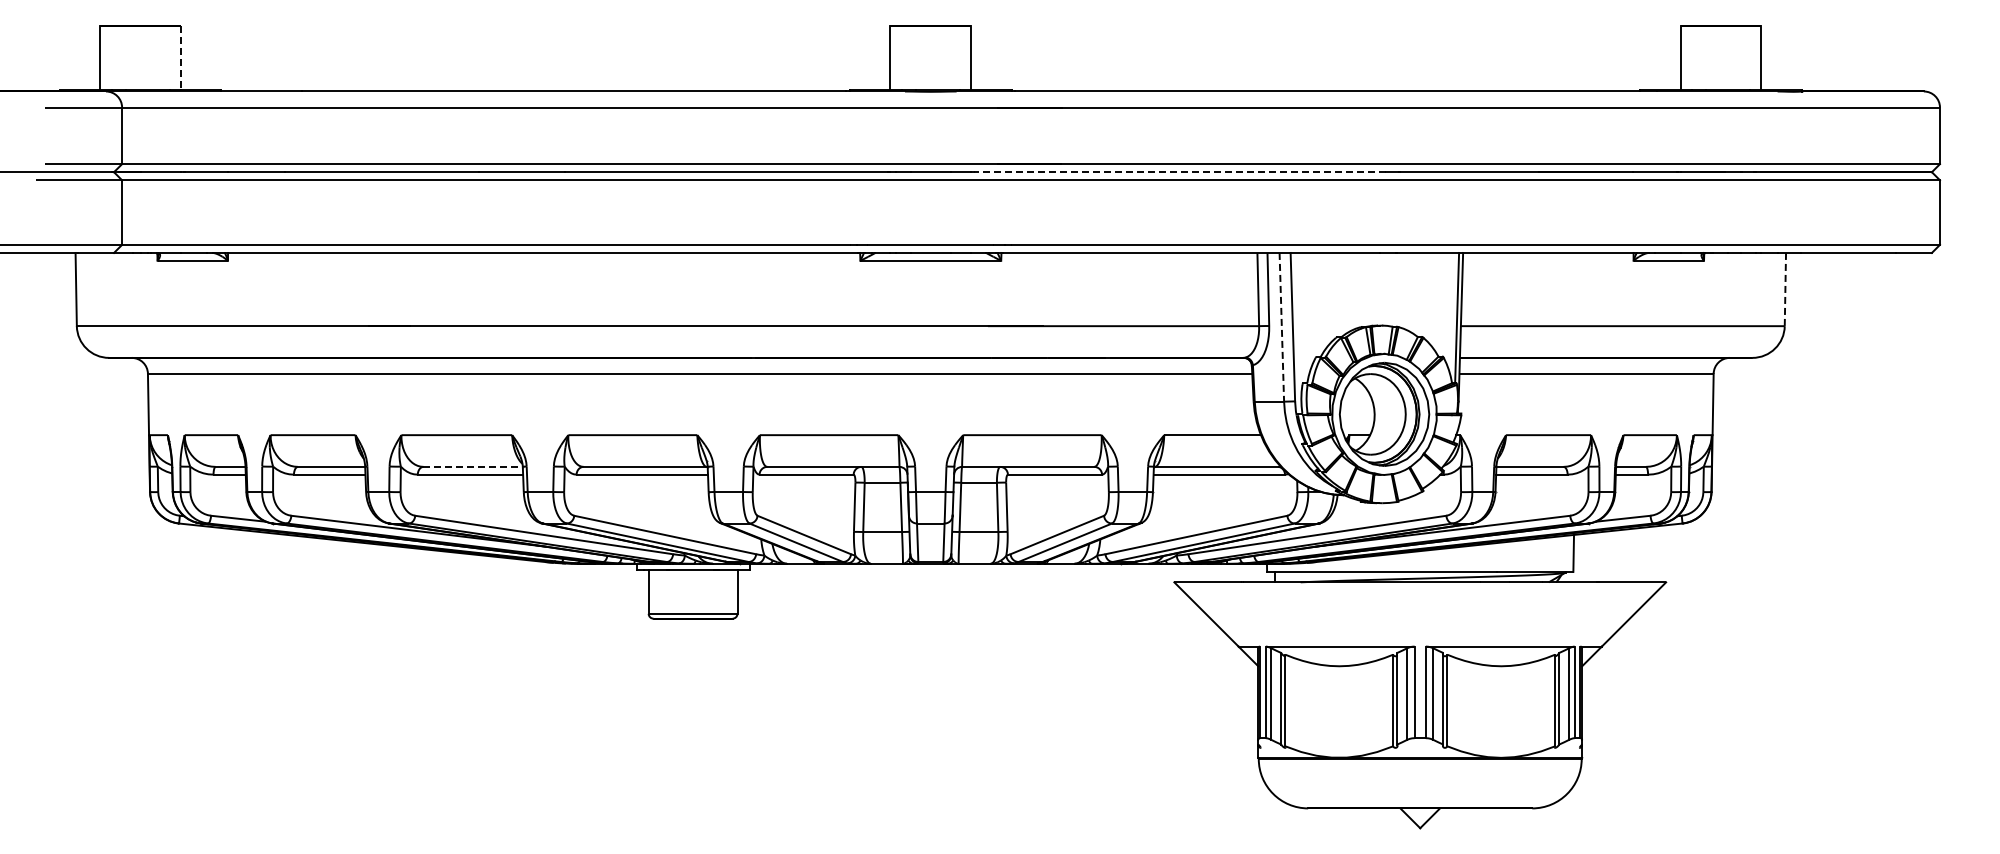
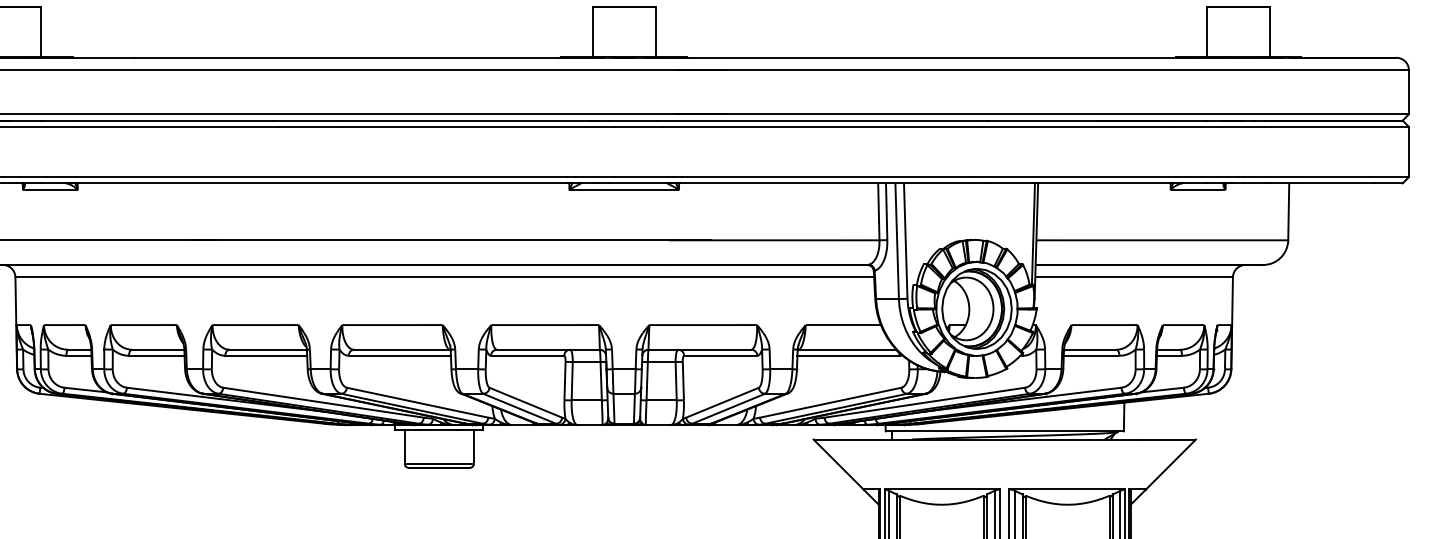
line: (181, 58) -> (41, 32), dashed -> solid
line: (1179, 172) -> (817, 120), dashed -> solid
line: (1785, 289) -> (1288, 211), dashed -> solid
line: (1281, 327) -> (896, 241), dashed -> solid
line: (473, 466) -> (268, 349), dashed -> solid

